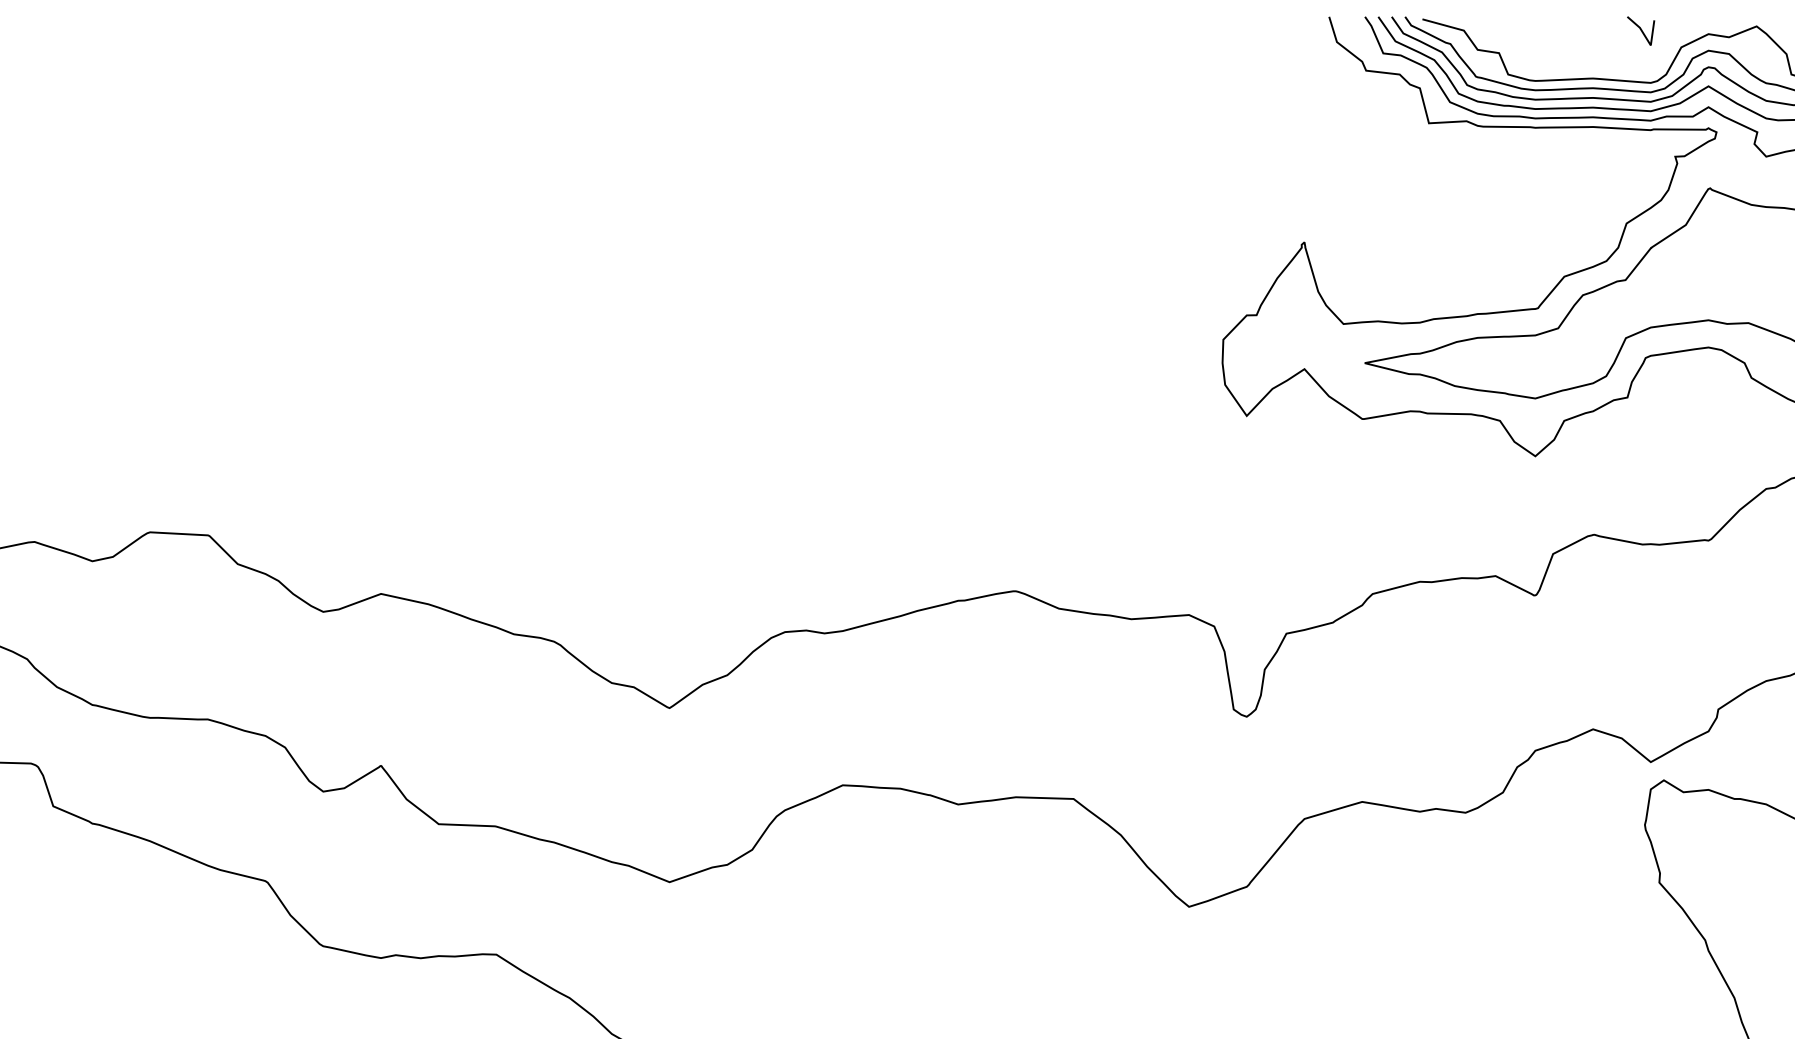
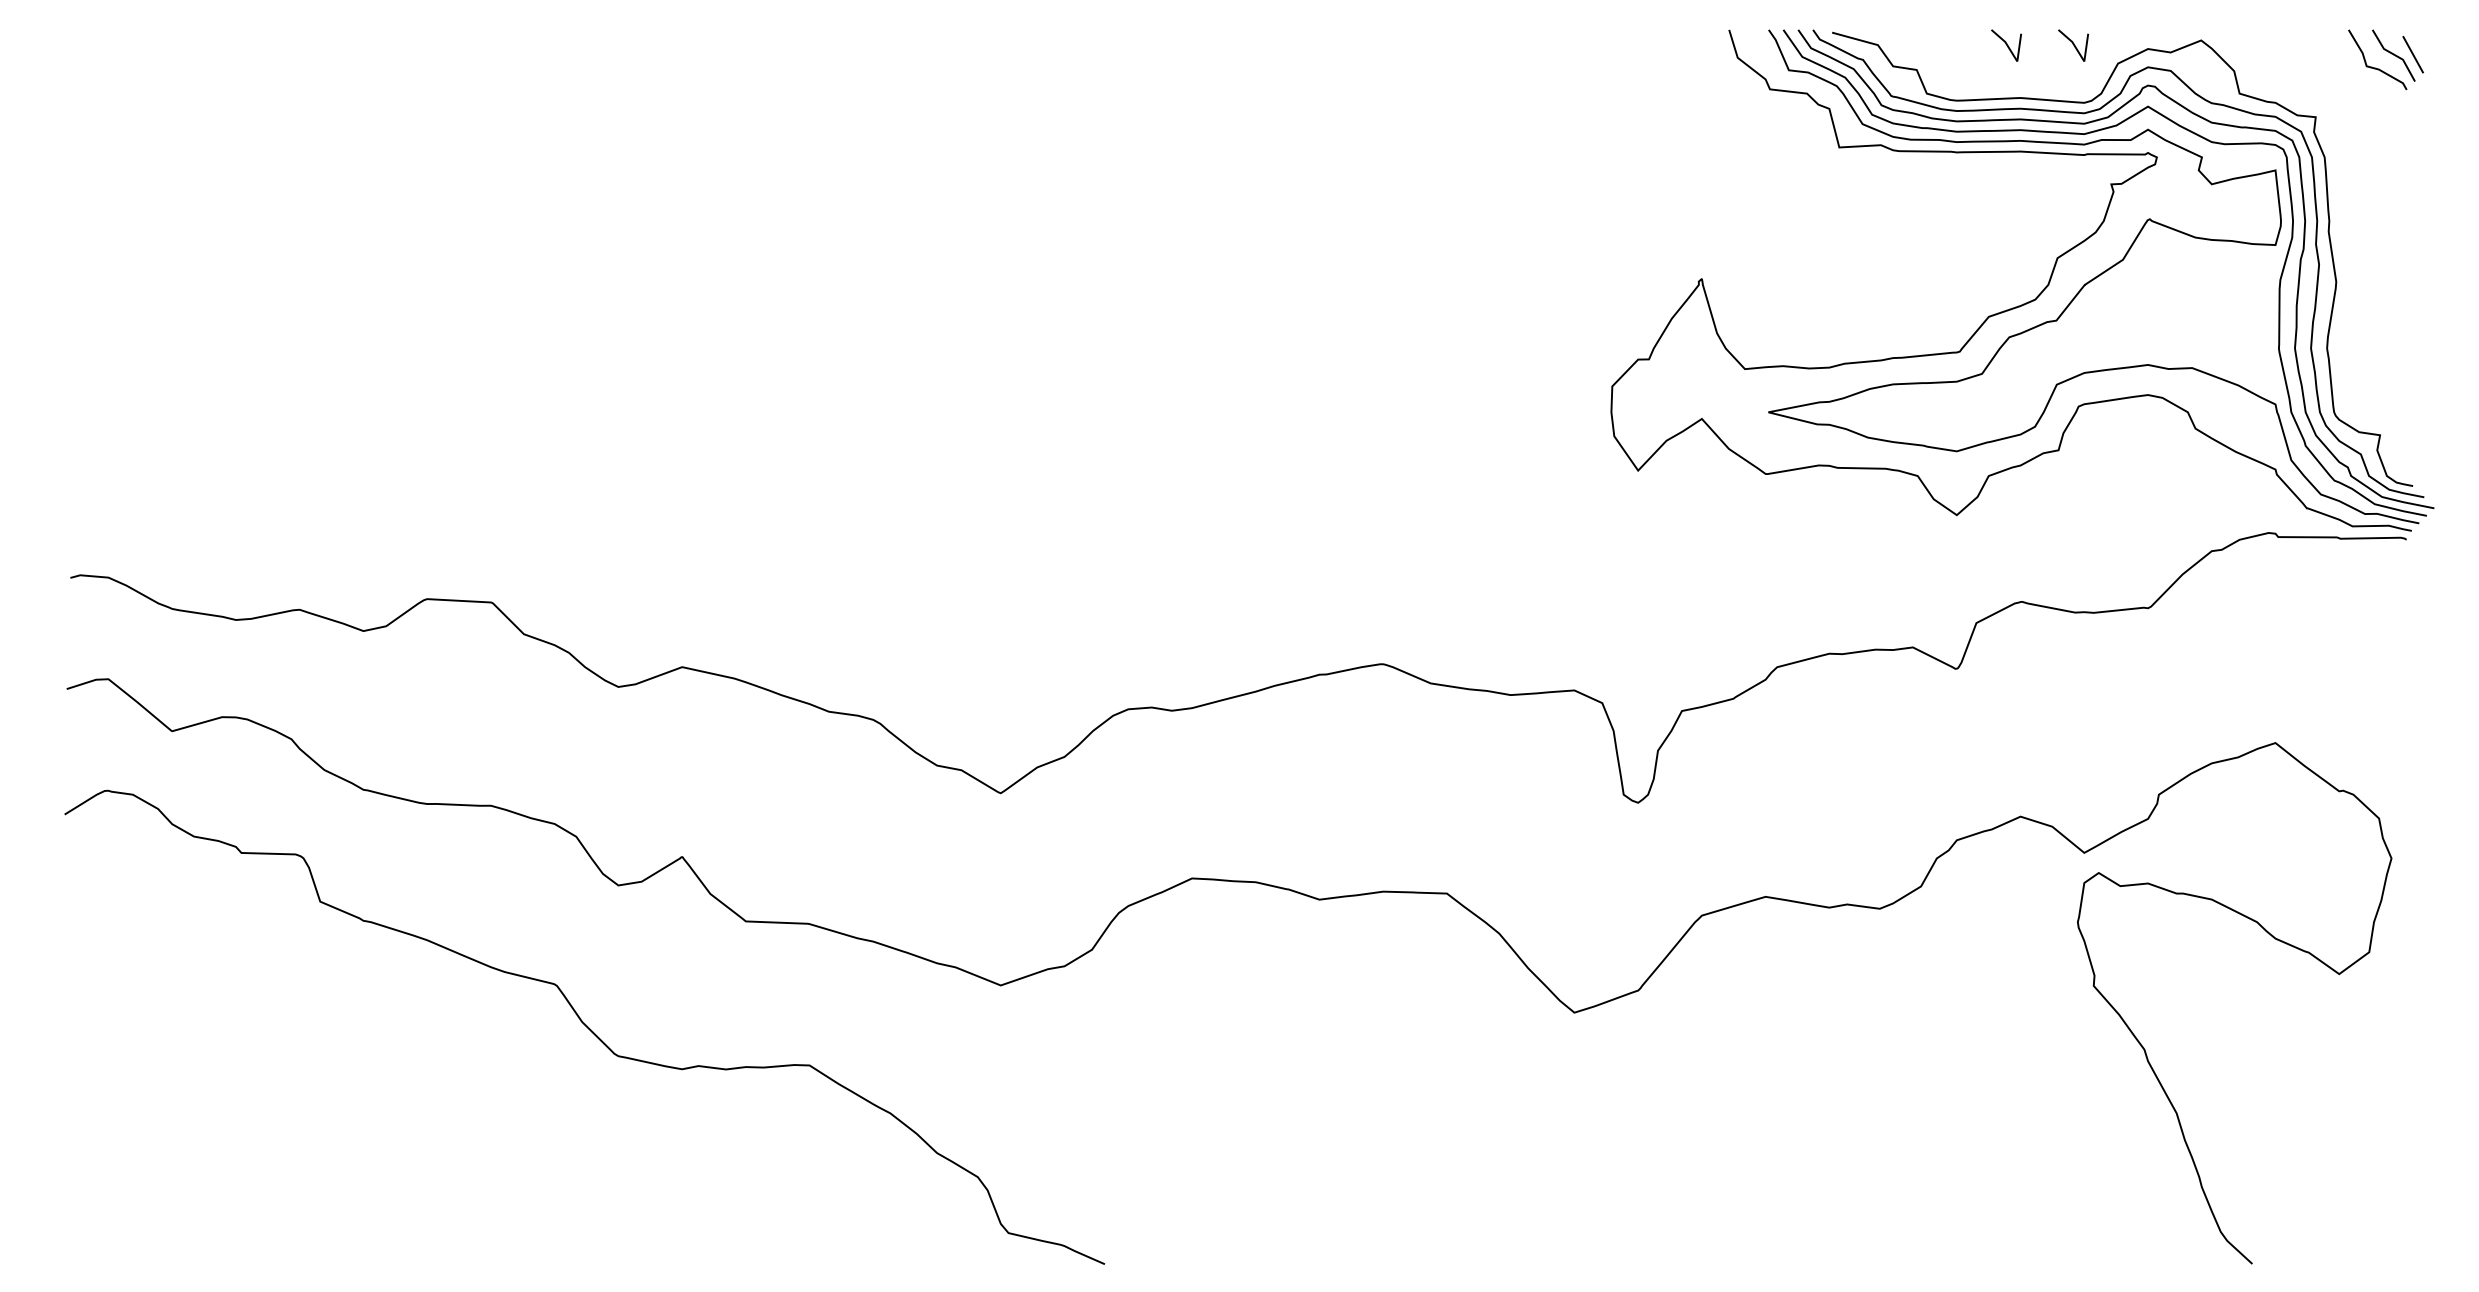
line: (1580, 30) -> (2006, 45), added

